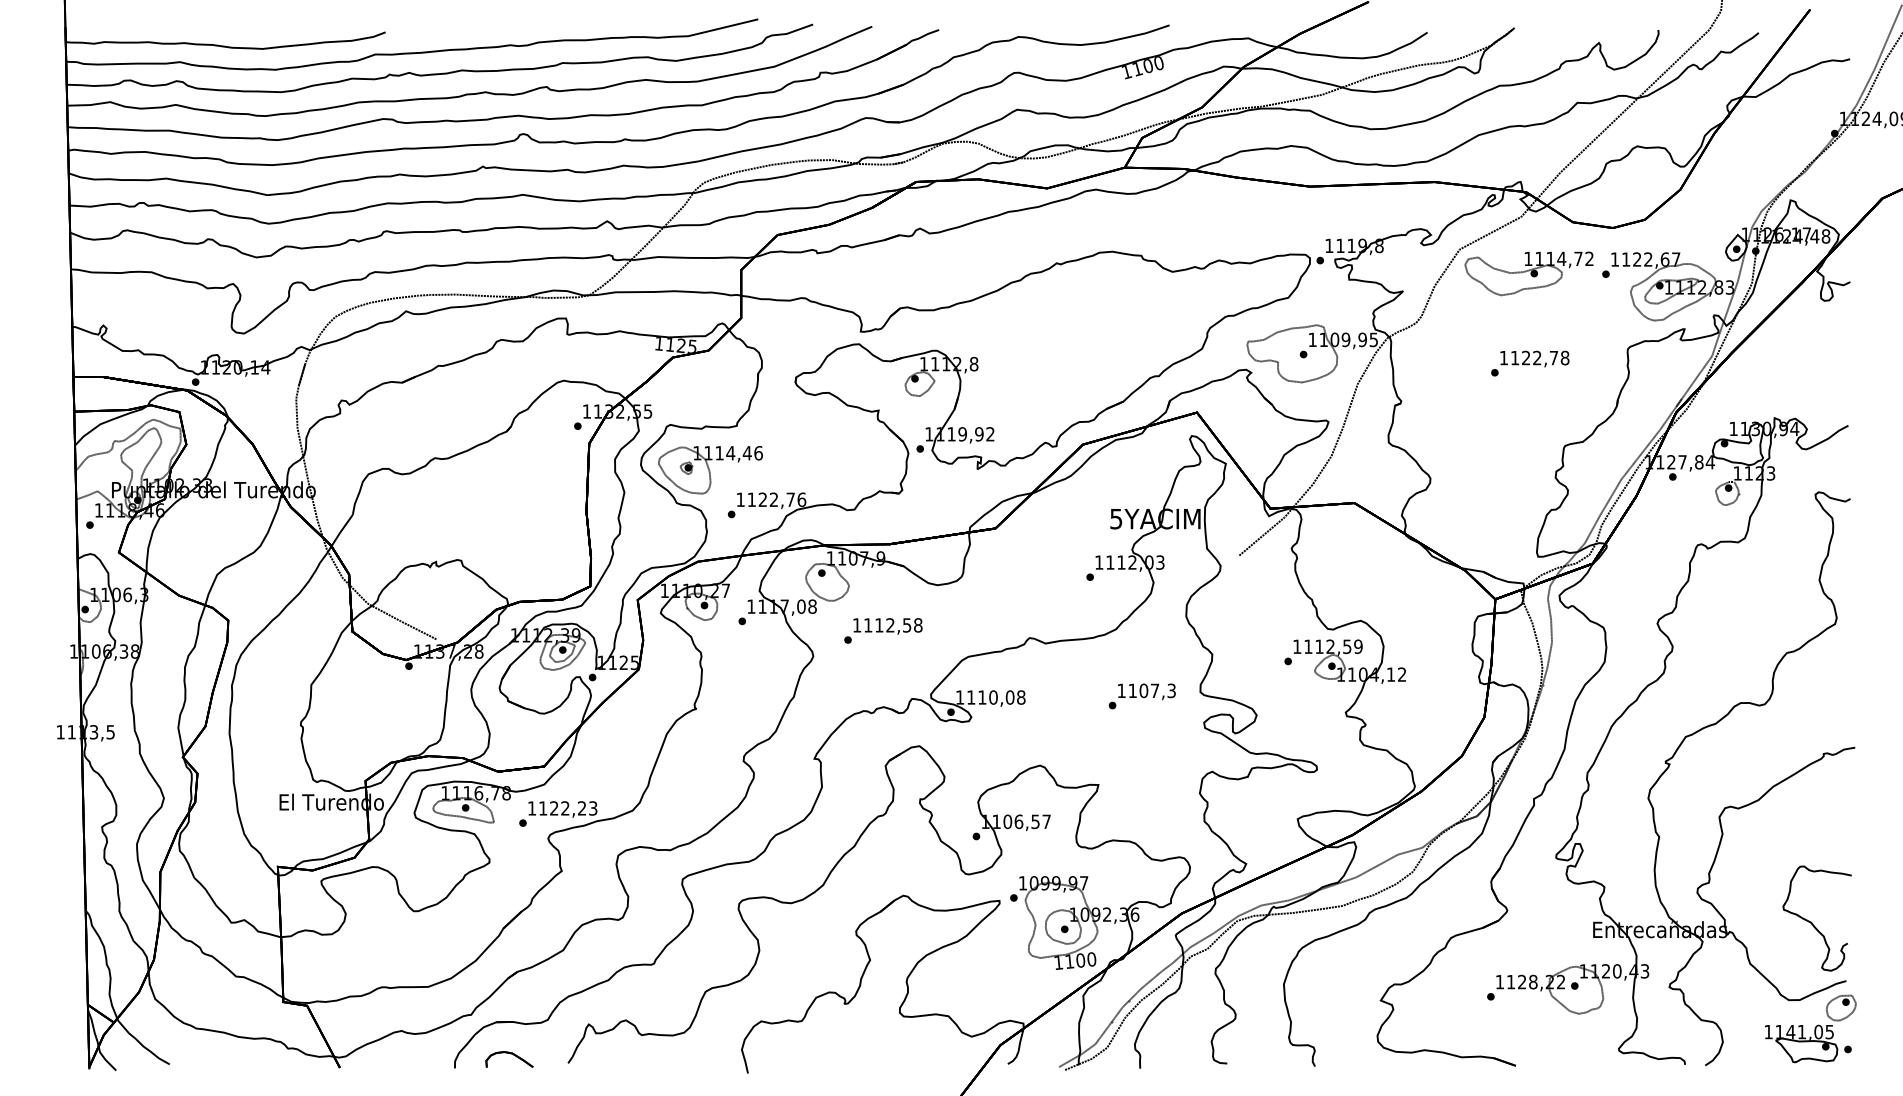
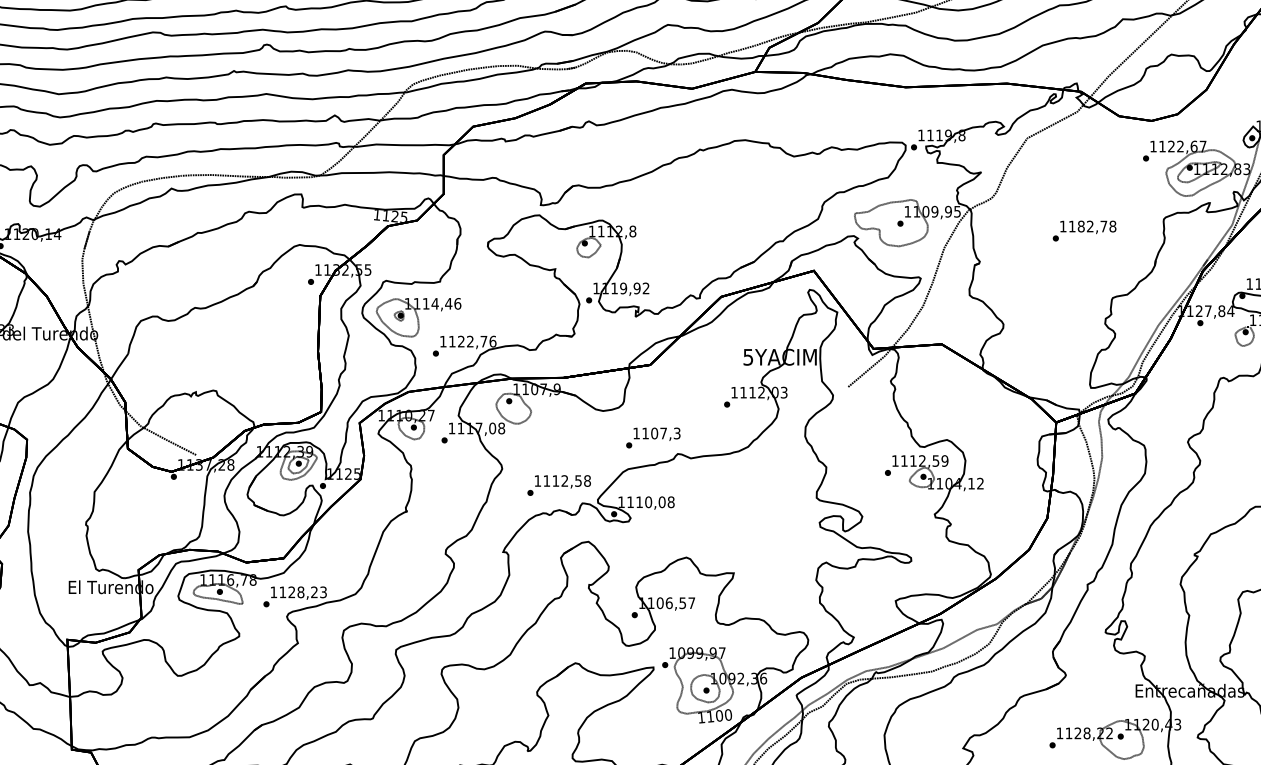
part: (1528, 273) -> (1083, 157), removed
text: (1526, 357) -> (1081, 226), 1122,78 -> 1182,78
text: (883, 630) -> (559, 485), moved
text: (1141, 696) -> (652, 438), moved
text: (565, 808) -> (300, 592), 1122,23 -> 1128,23

